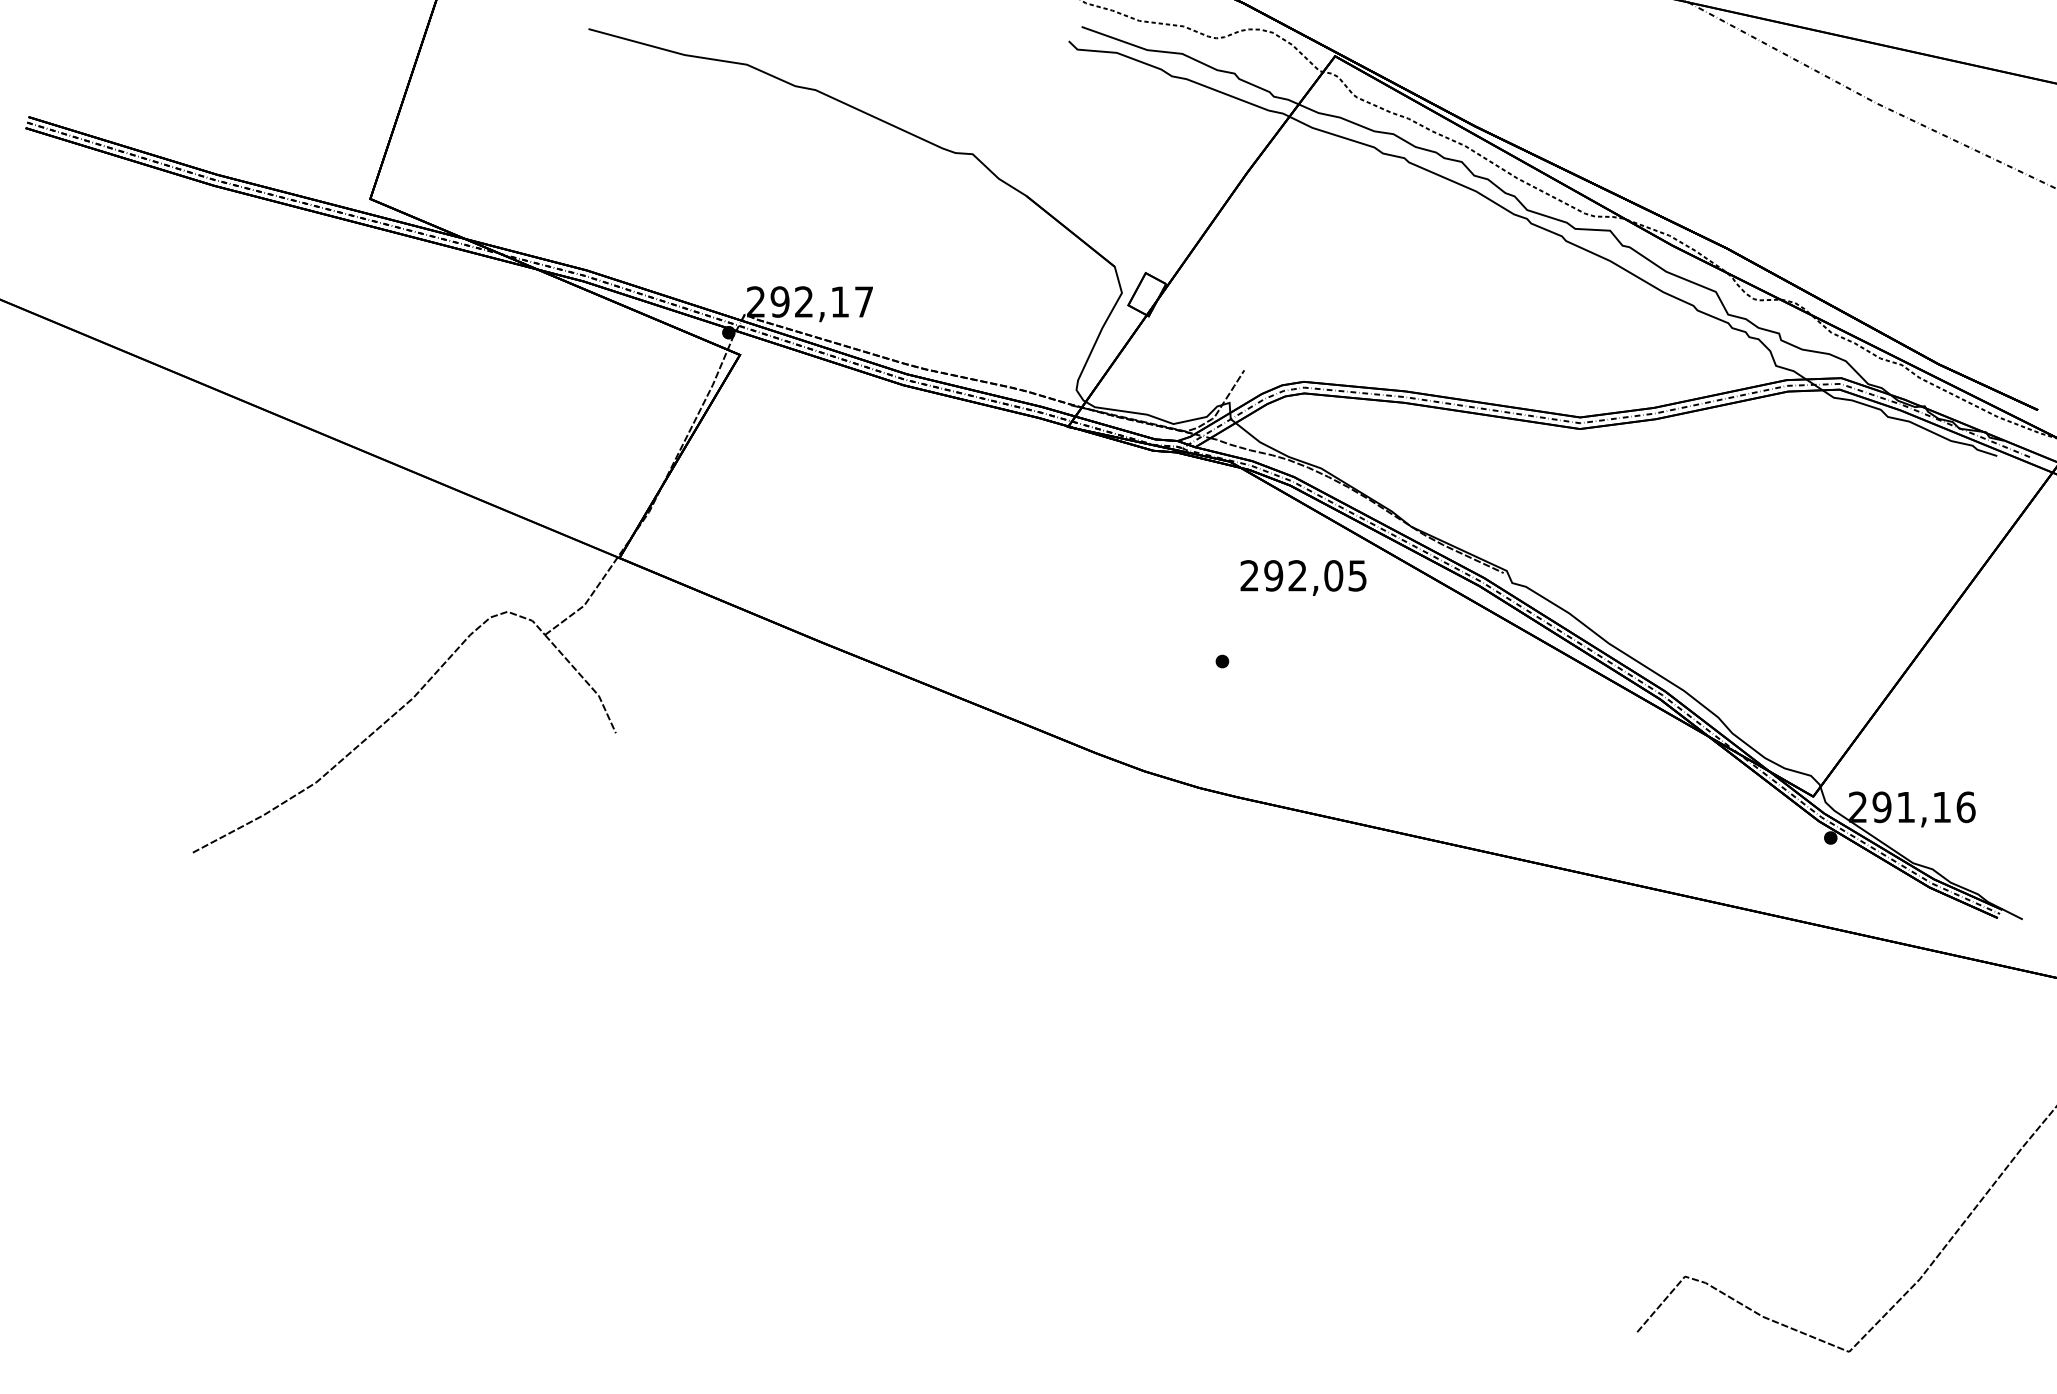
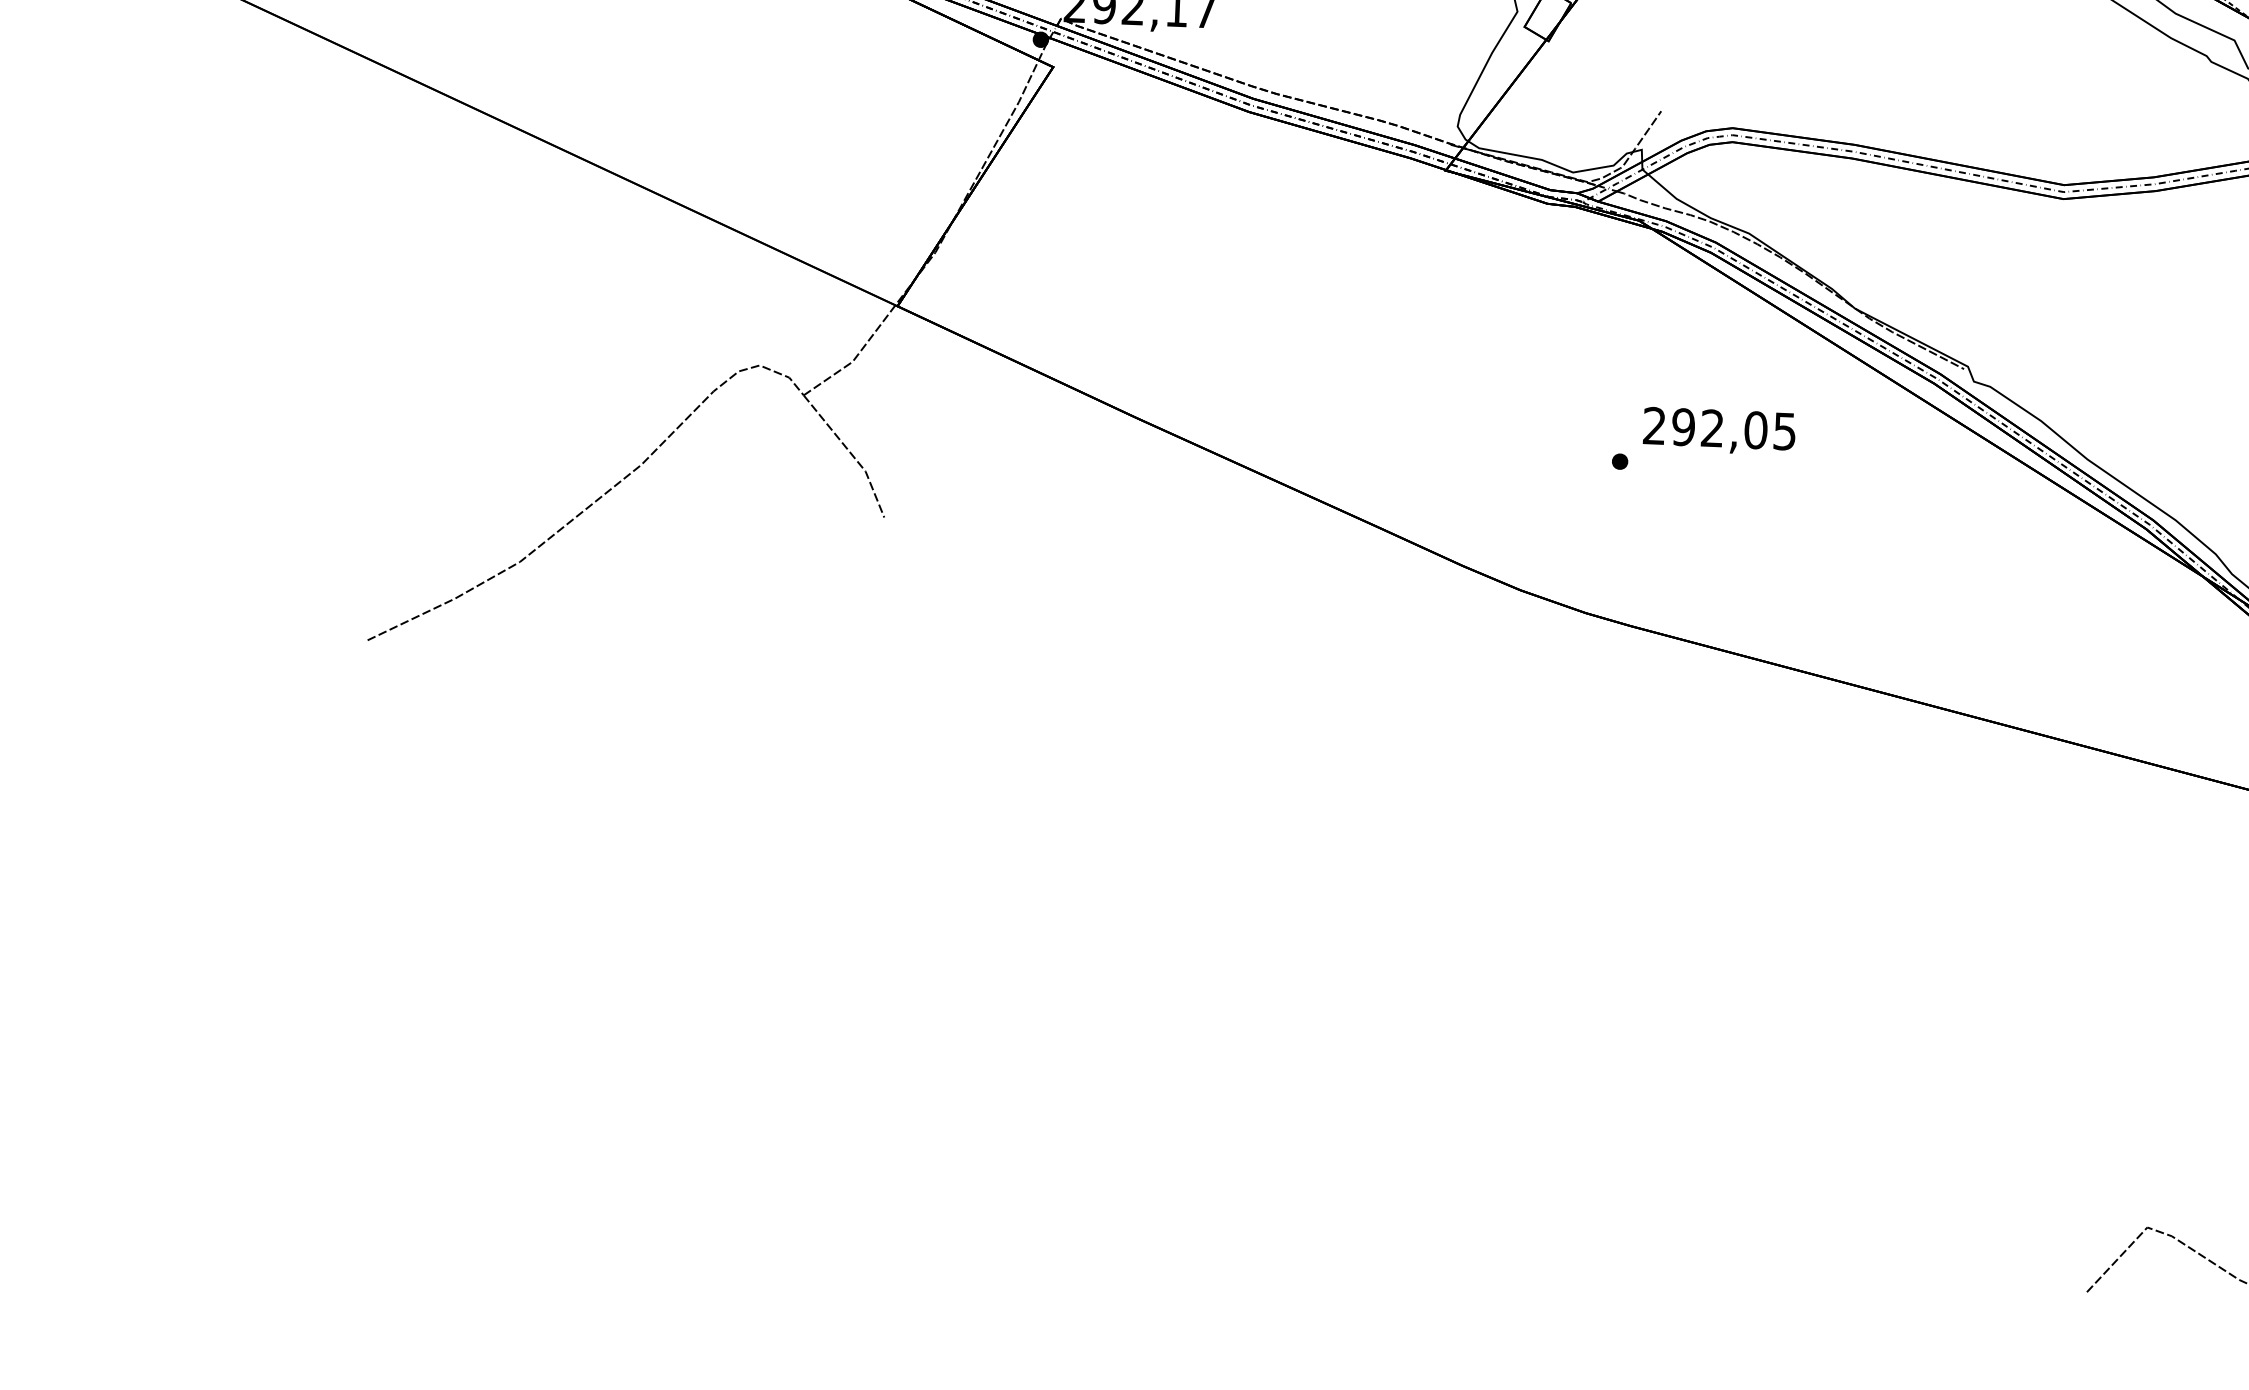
text: (1303, 577) -> (1719, 430), moved

